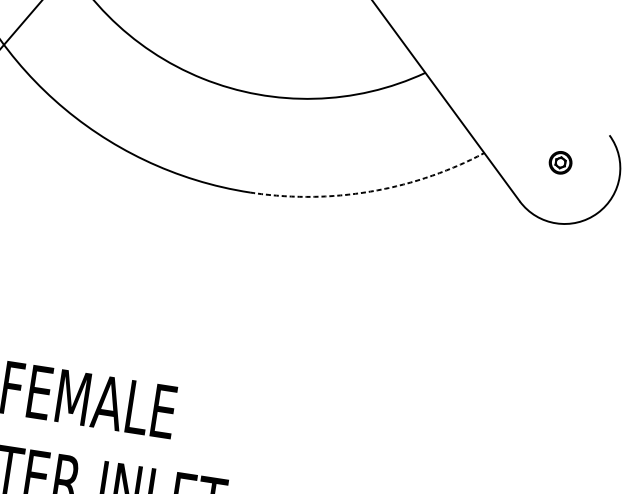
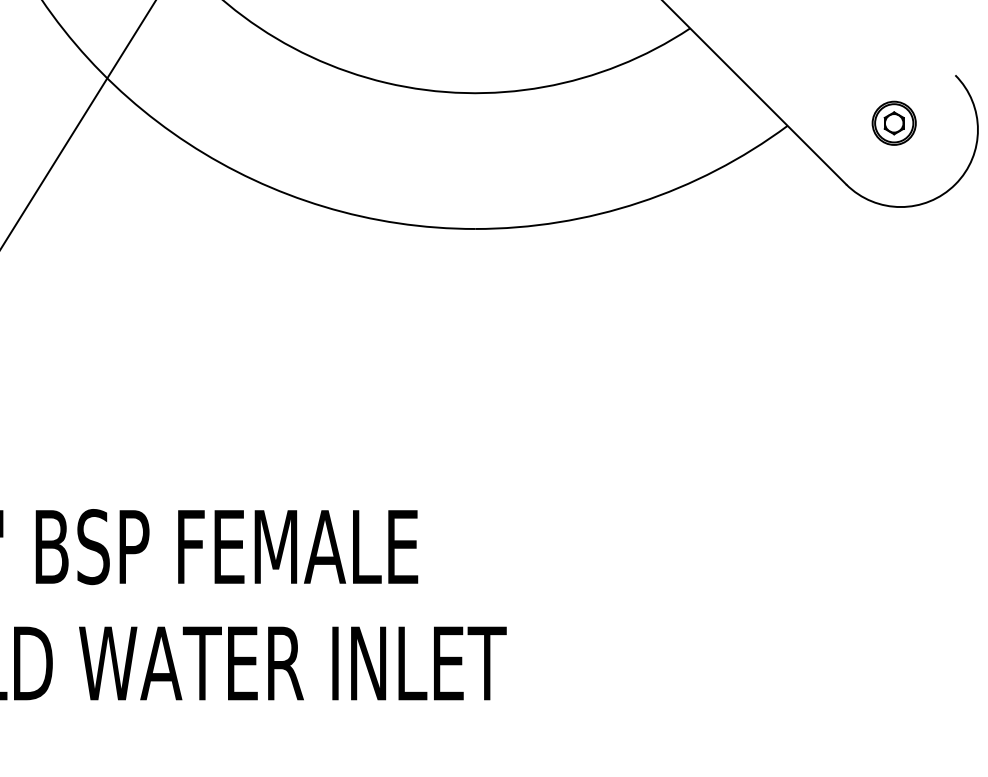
part: (560, 162) -> (893, 122), size x1.43
arc: (370, 191) -> (639, 202), dashed -> solid

